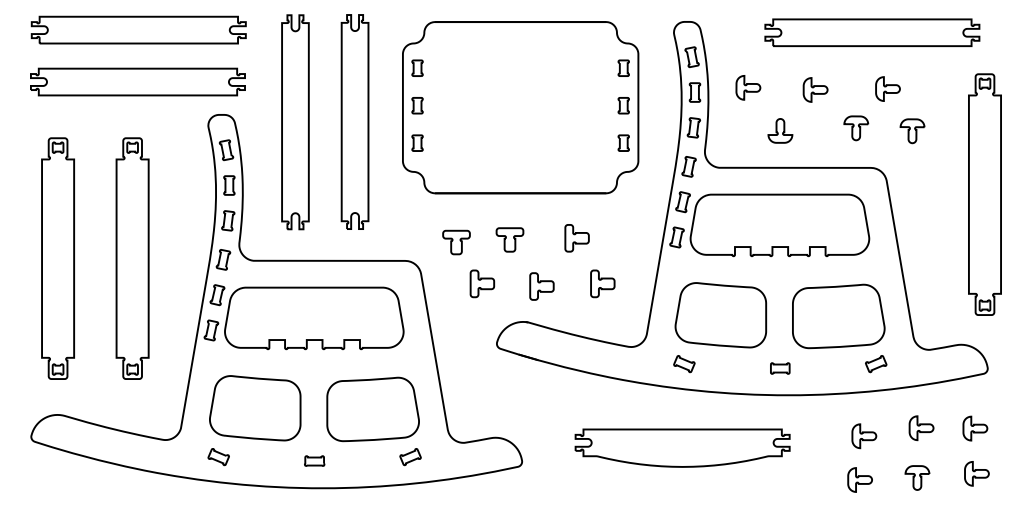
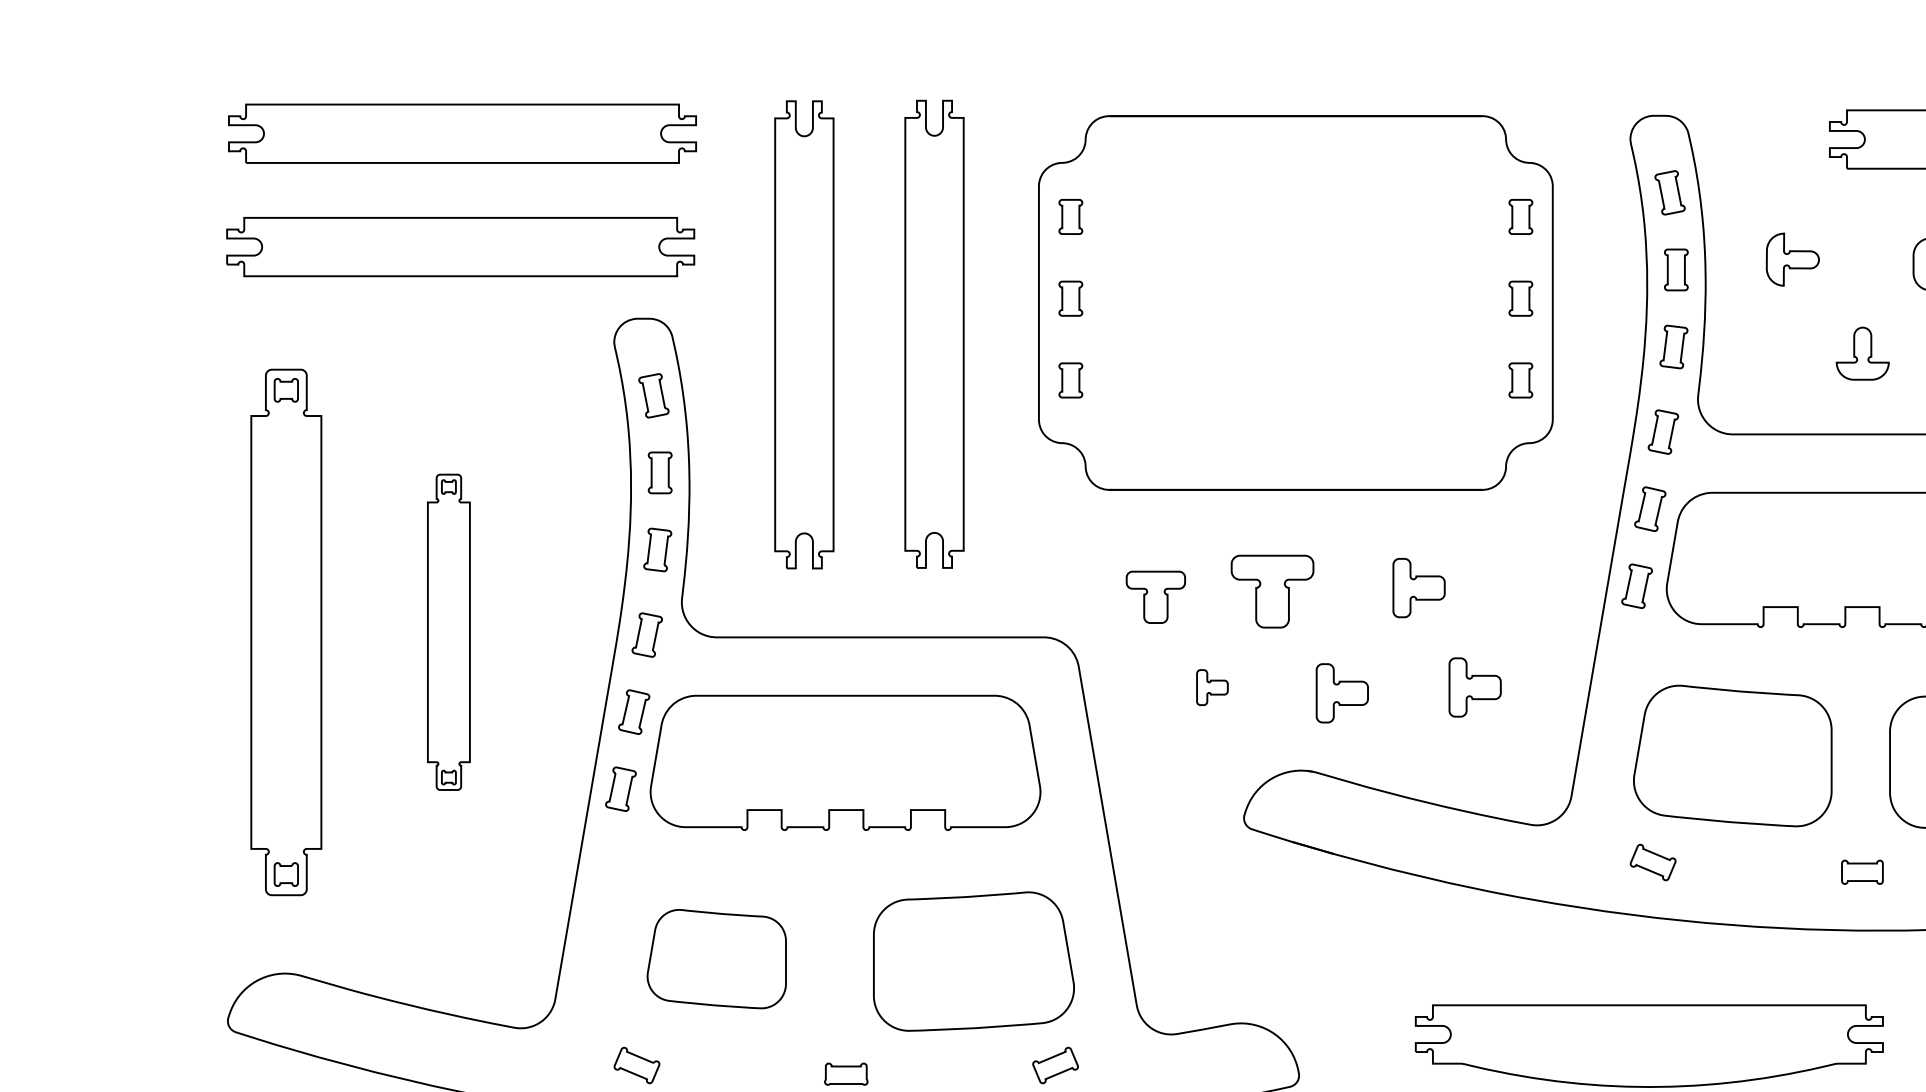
part: (509, 239) -> (1271, 590), size x1.4
part: (132, 258) -> (448, 632), size x0.6
part: (482, 283) -> (1212, 686), size x0.6
part: (255, 408) -> (717, 959), size x0.7

